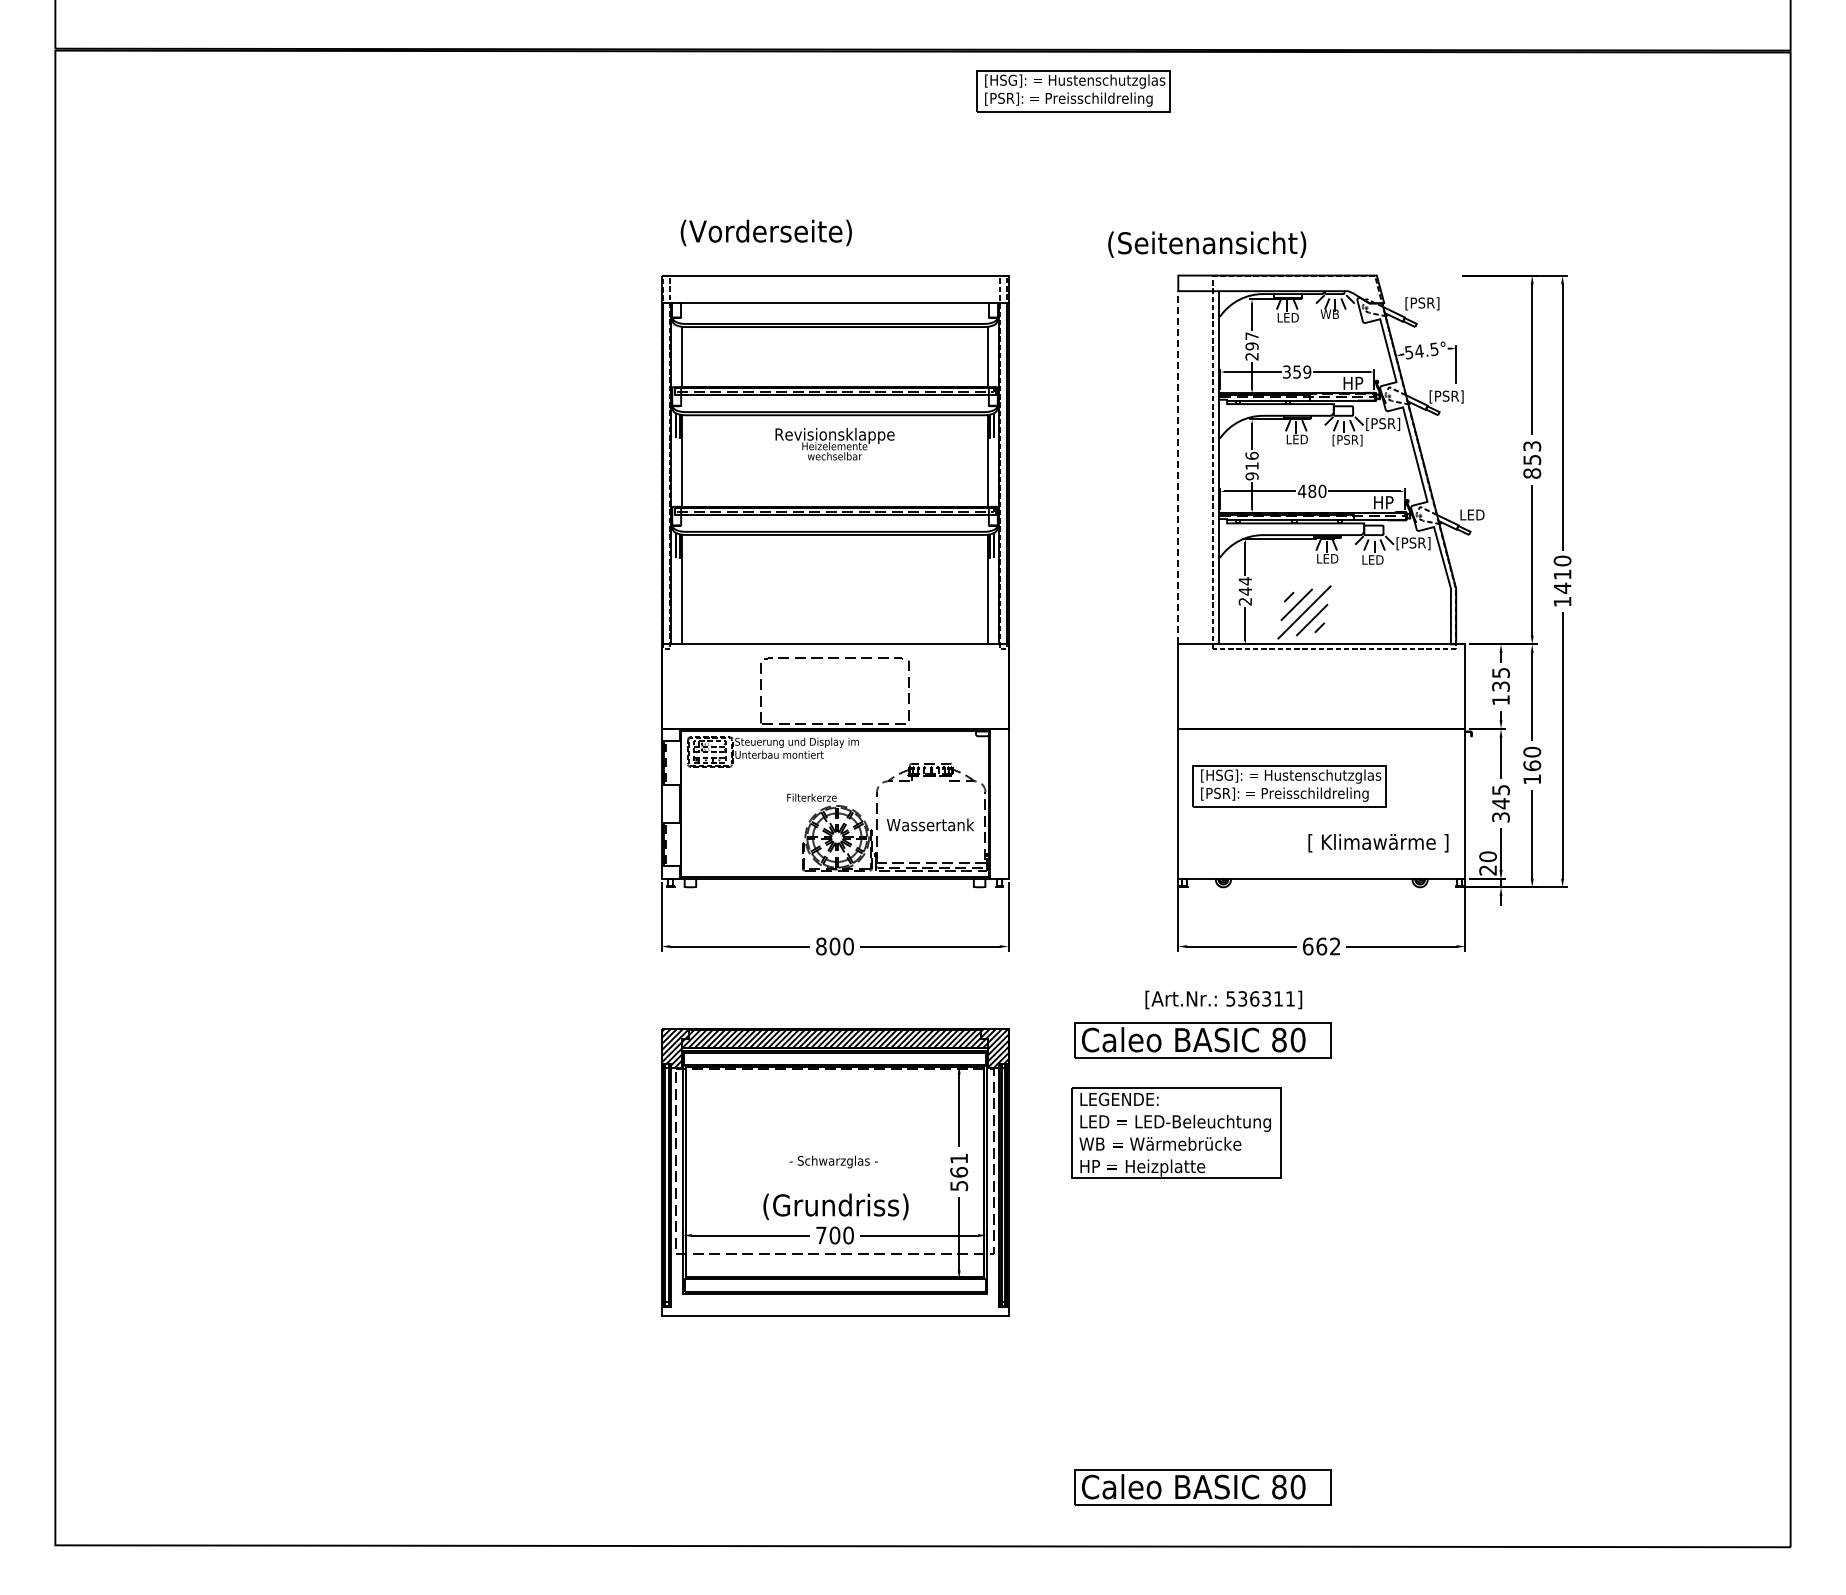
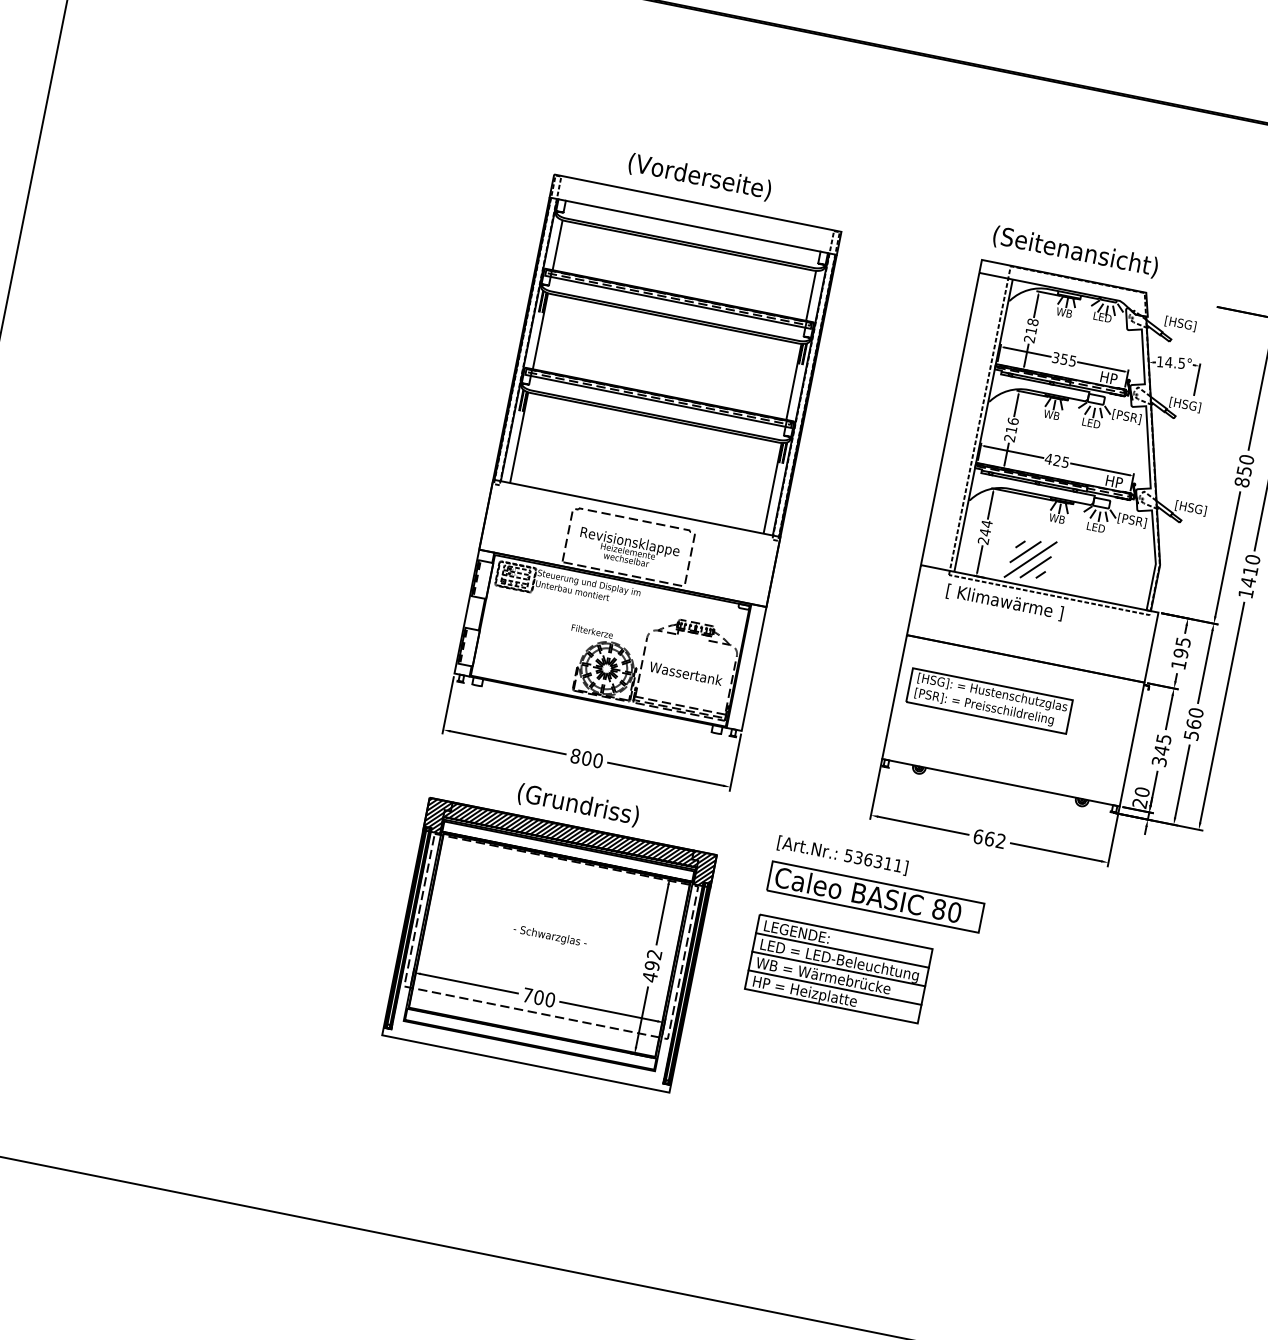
part: (1073, 91) -> (925, 90), removed
text: (765, 232) -> (699, 176), moved
text: (1207, 244) -> (1075, 251), moved
text: (1427, 303) -> (1183, 324), [PSR] -> [HSG]
text: (1331, 313) -> (1102, 316), WB -> LED
text: (1287, 317) -> (1065, 312), LED -> WB
text: (1251, 341) -> (1031, 326), 297 -> 218
text: (1409, 352) -> (1160, 361), 54.5° -> 14.5°
text: (1307, 371) -> (1073, 360), 359 -> 355
text: (1451, 396) -> (1188, 405), [PSR] -> [HSG]
text: (1296, 439) -> (1052, 415), LED -> WB
text: (1347, 440) -> (1094, 424), [PSR] -> LED
text: (834, 444) -> (628, 549), moved
text: (1532, 446) -> (1246, 460), 853 -> 850
line: (1178, 467) -> (950, 418), dashed -> solid
text: (1251, 476) -> (1009, 438), 916 -> 216
text: (1317, 491) -> (1061, 461), 480 -> 425
text: (1478, 515) -> (1190, 508), LED -> [HSG]
text: (1327, 558) -> (1058, 518), LED -> WB
text: (1500, 686) -> (1180, 653), 135 -> 195
text: (1532, 779) -> (1191, 735), 160 -> 560
text: (1378, 843) -> (1004, 602), moved
text: (1223, 999) -> (842, 855), moved
line: (1176, 1110) -> (842, 950), added
line: (1176, 1132) -> (838, 968), added
line: (1176, 1155) -> (834, 987), added
text: (959, 1172) -> (652, 966), 561 -> 492
text: (835, 1206) -> (578, 804), moved
part: (1202, 1487) -> (801, 1266), removed

